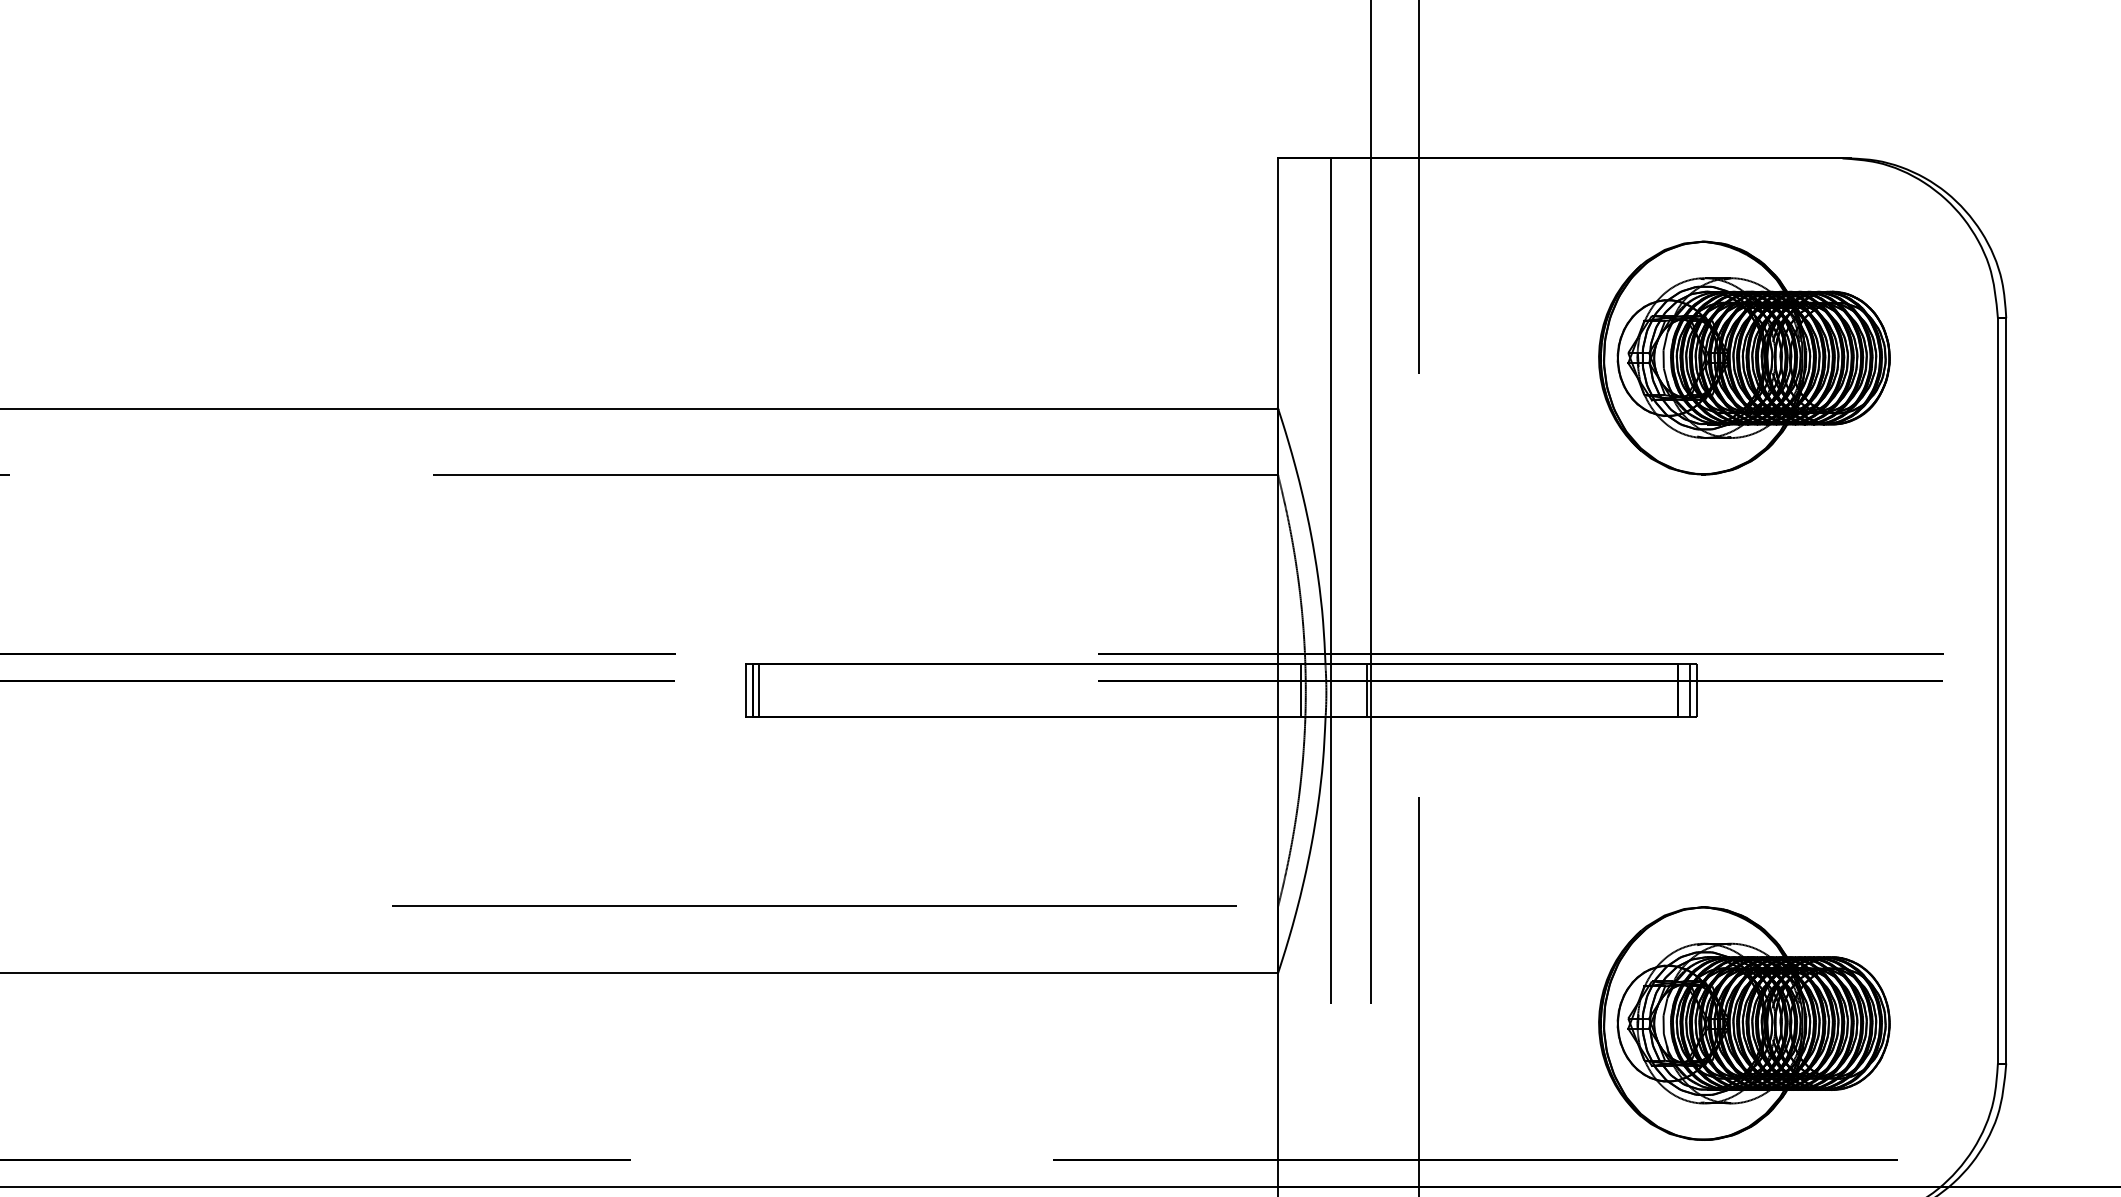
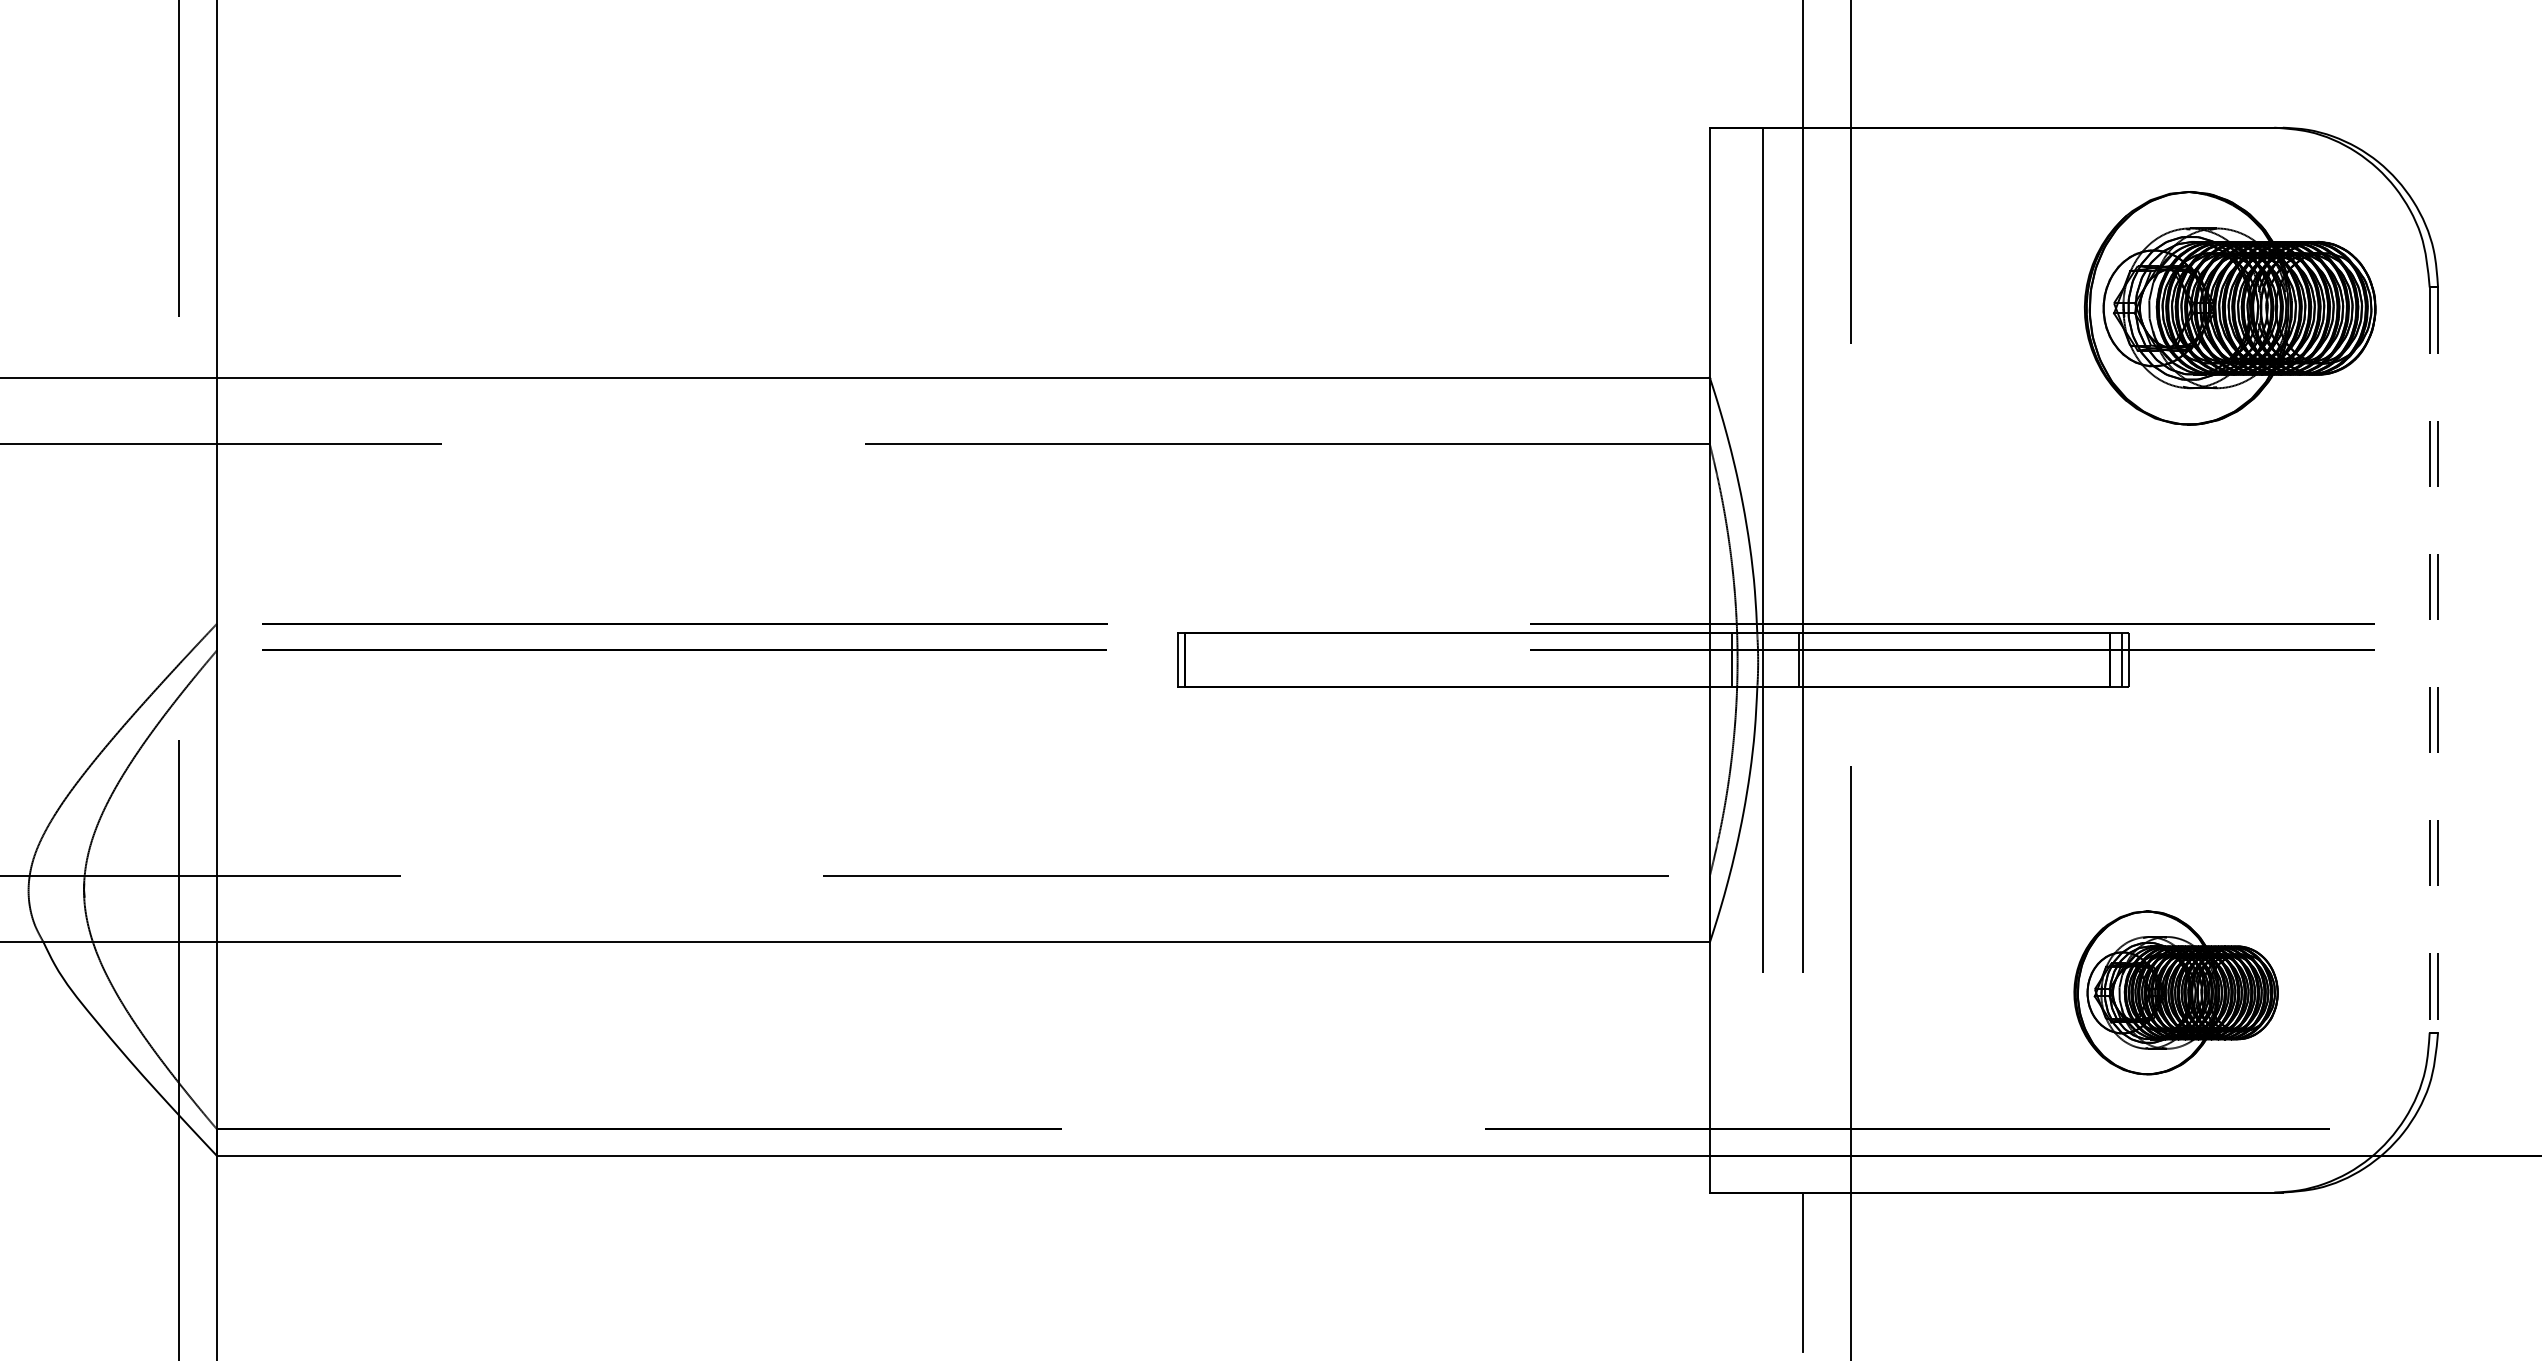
part: (1743, 358) -> (2229, 308), moved
line: (758, 690) -> (1190, 659), removed
line: (1997, 691) -> (2429, 660), solid -> dashed
line: (2006, 691) -> (2438, 660), solid -> dashed
part: (1743, 1023) -> (2175, 992), size x0.7

